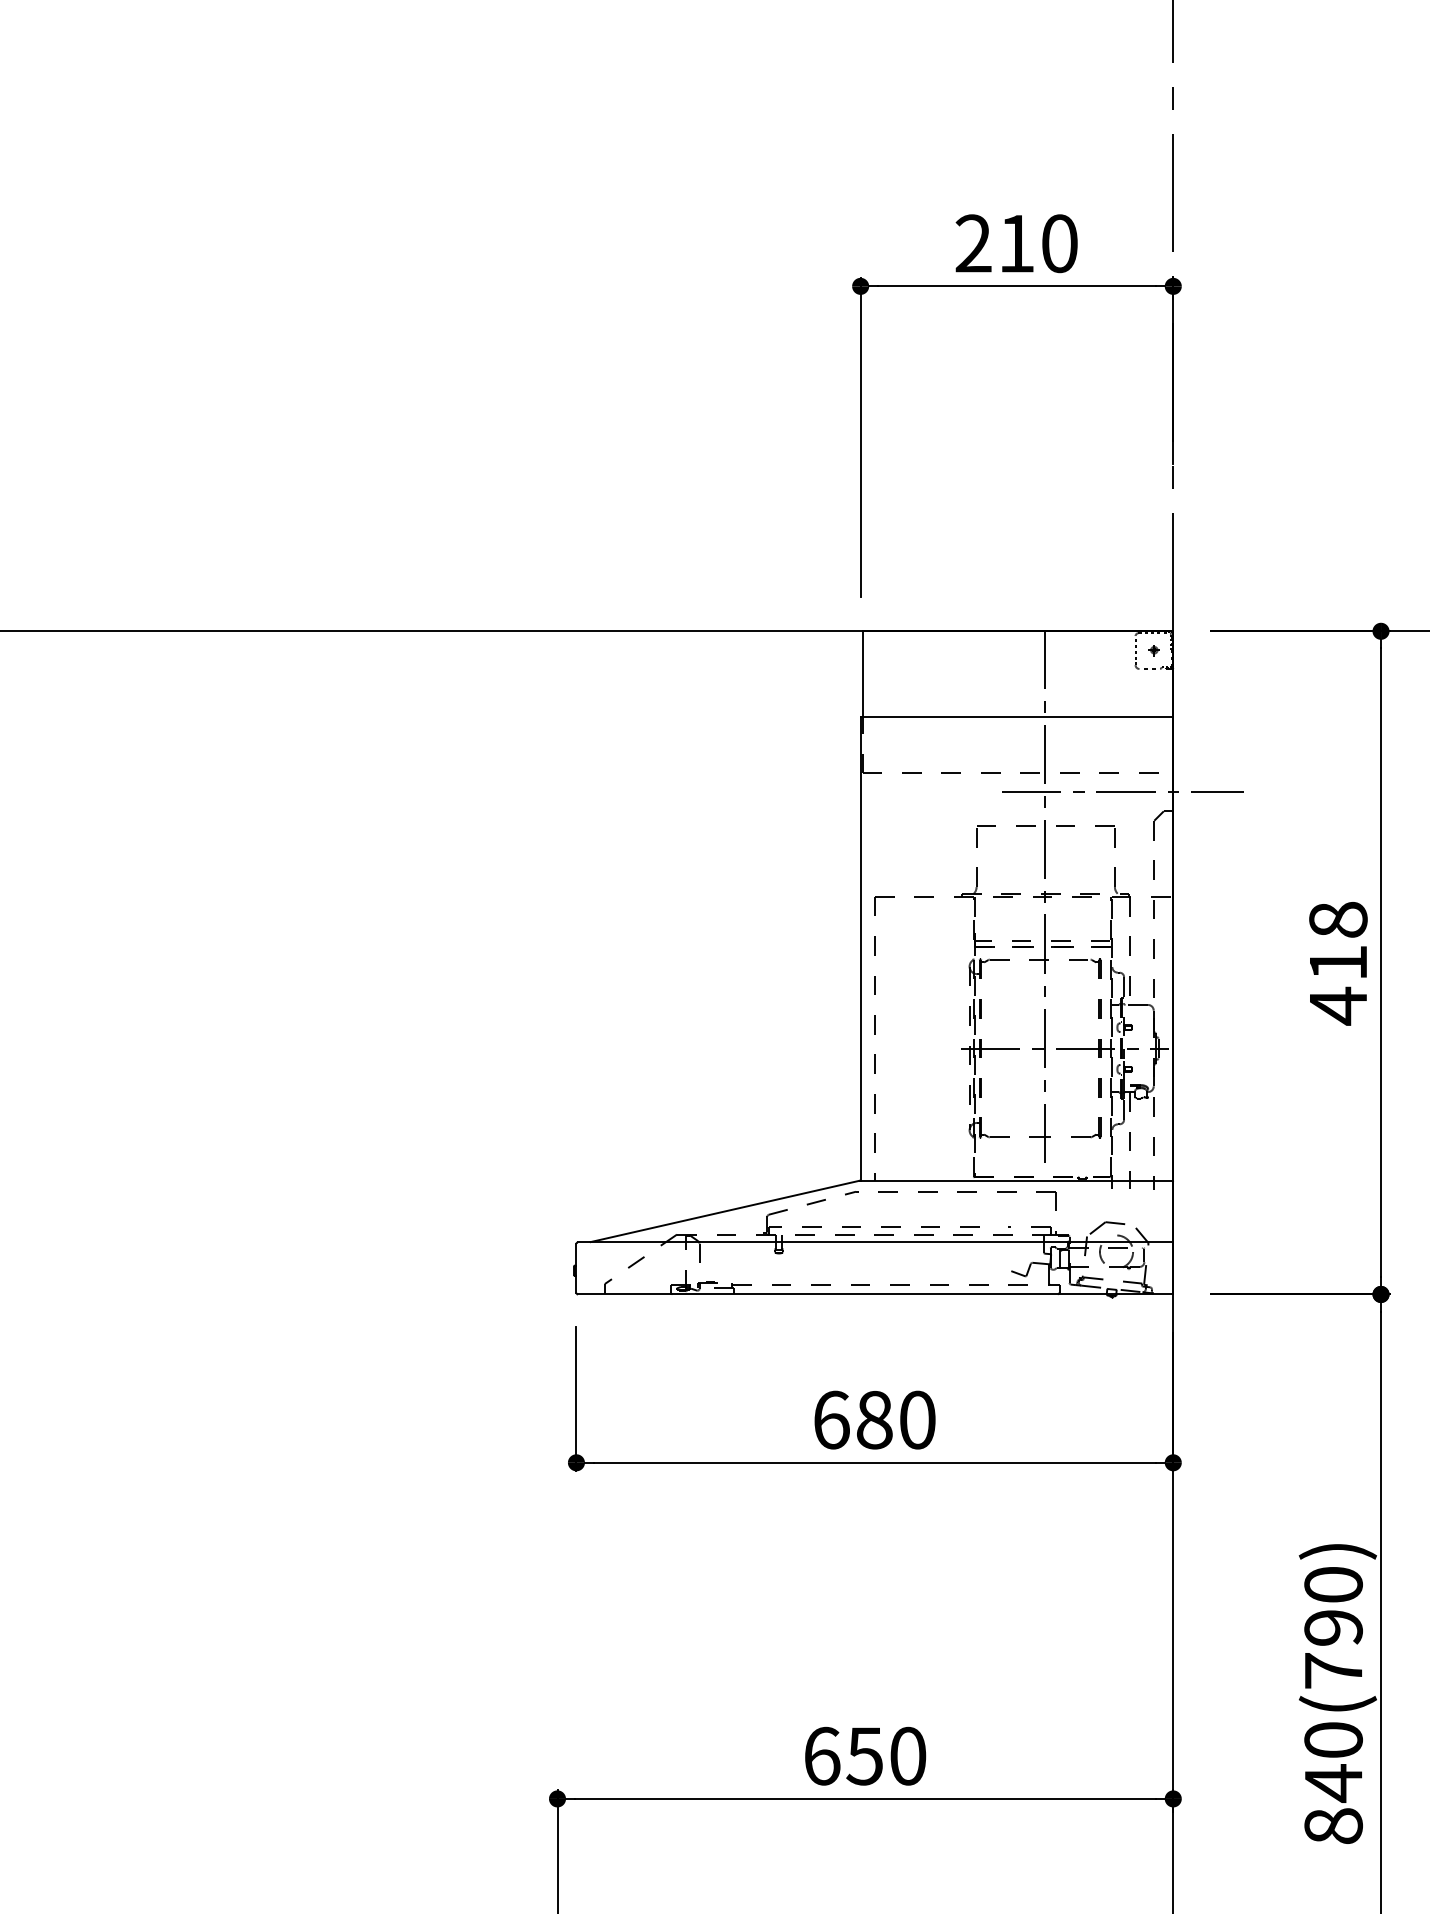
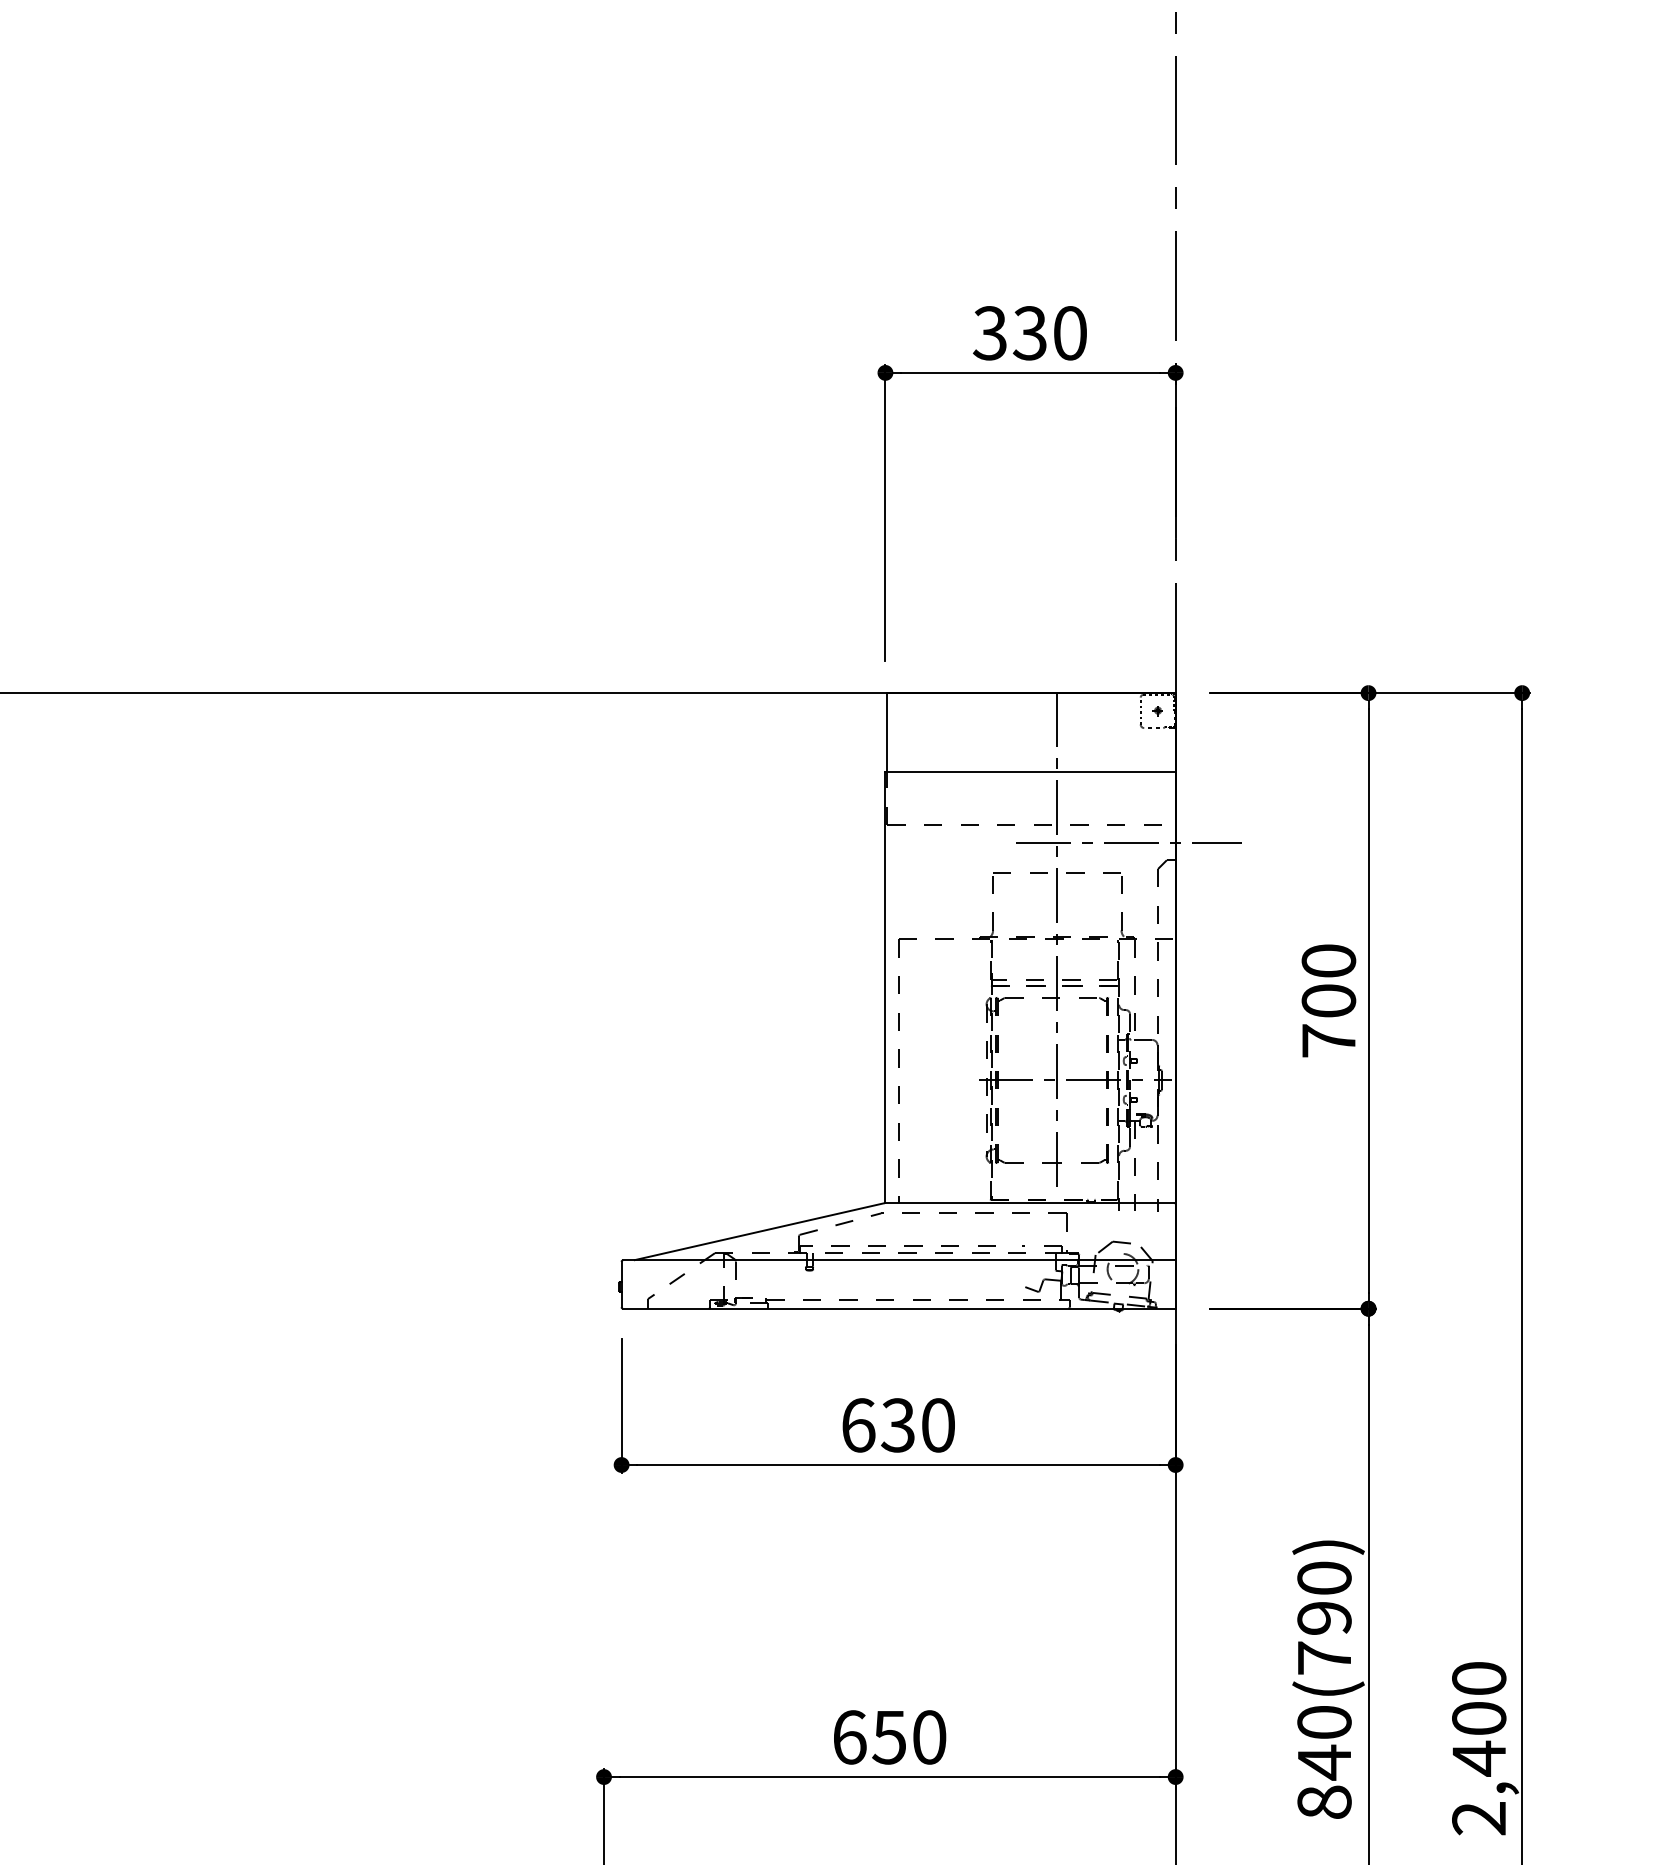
text: (994, 243) -> (1009, 333), 210 -> 330
text: (1337, 963) -> (1328, 1001), 418 -> 700
text: (874, 1420) -> (898, 1425), 680 -> 630

